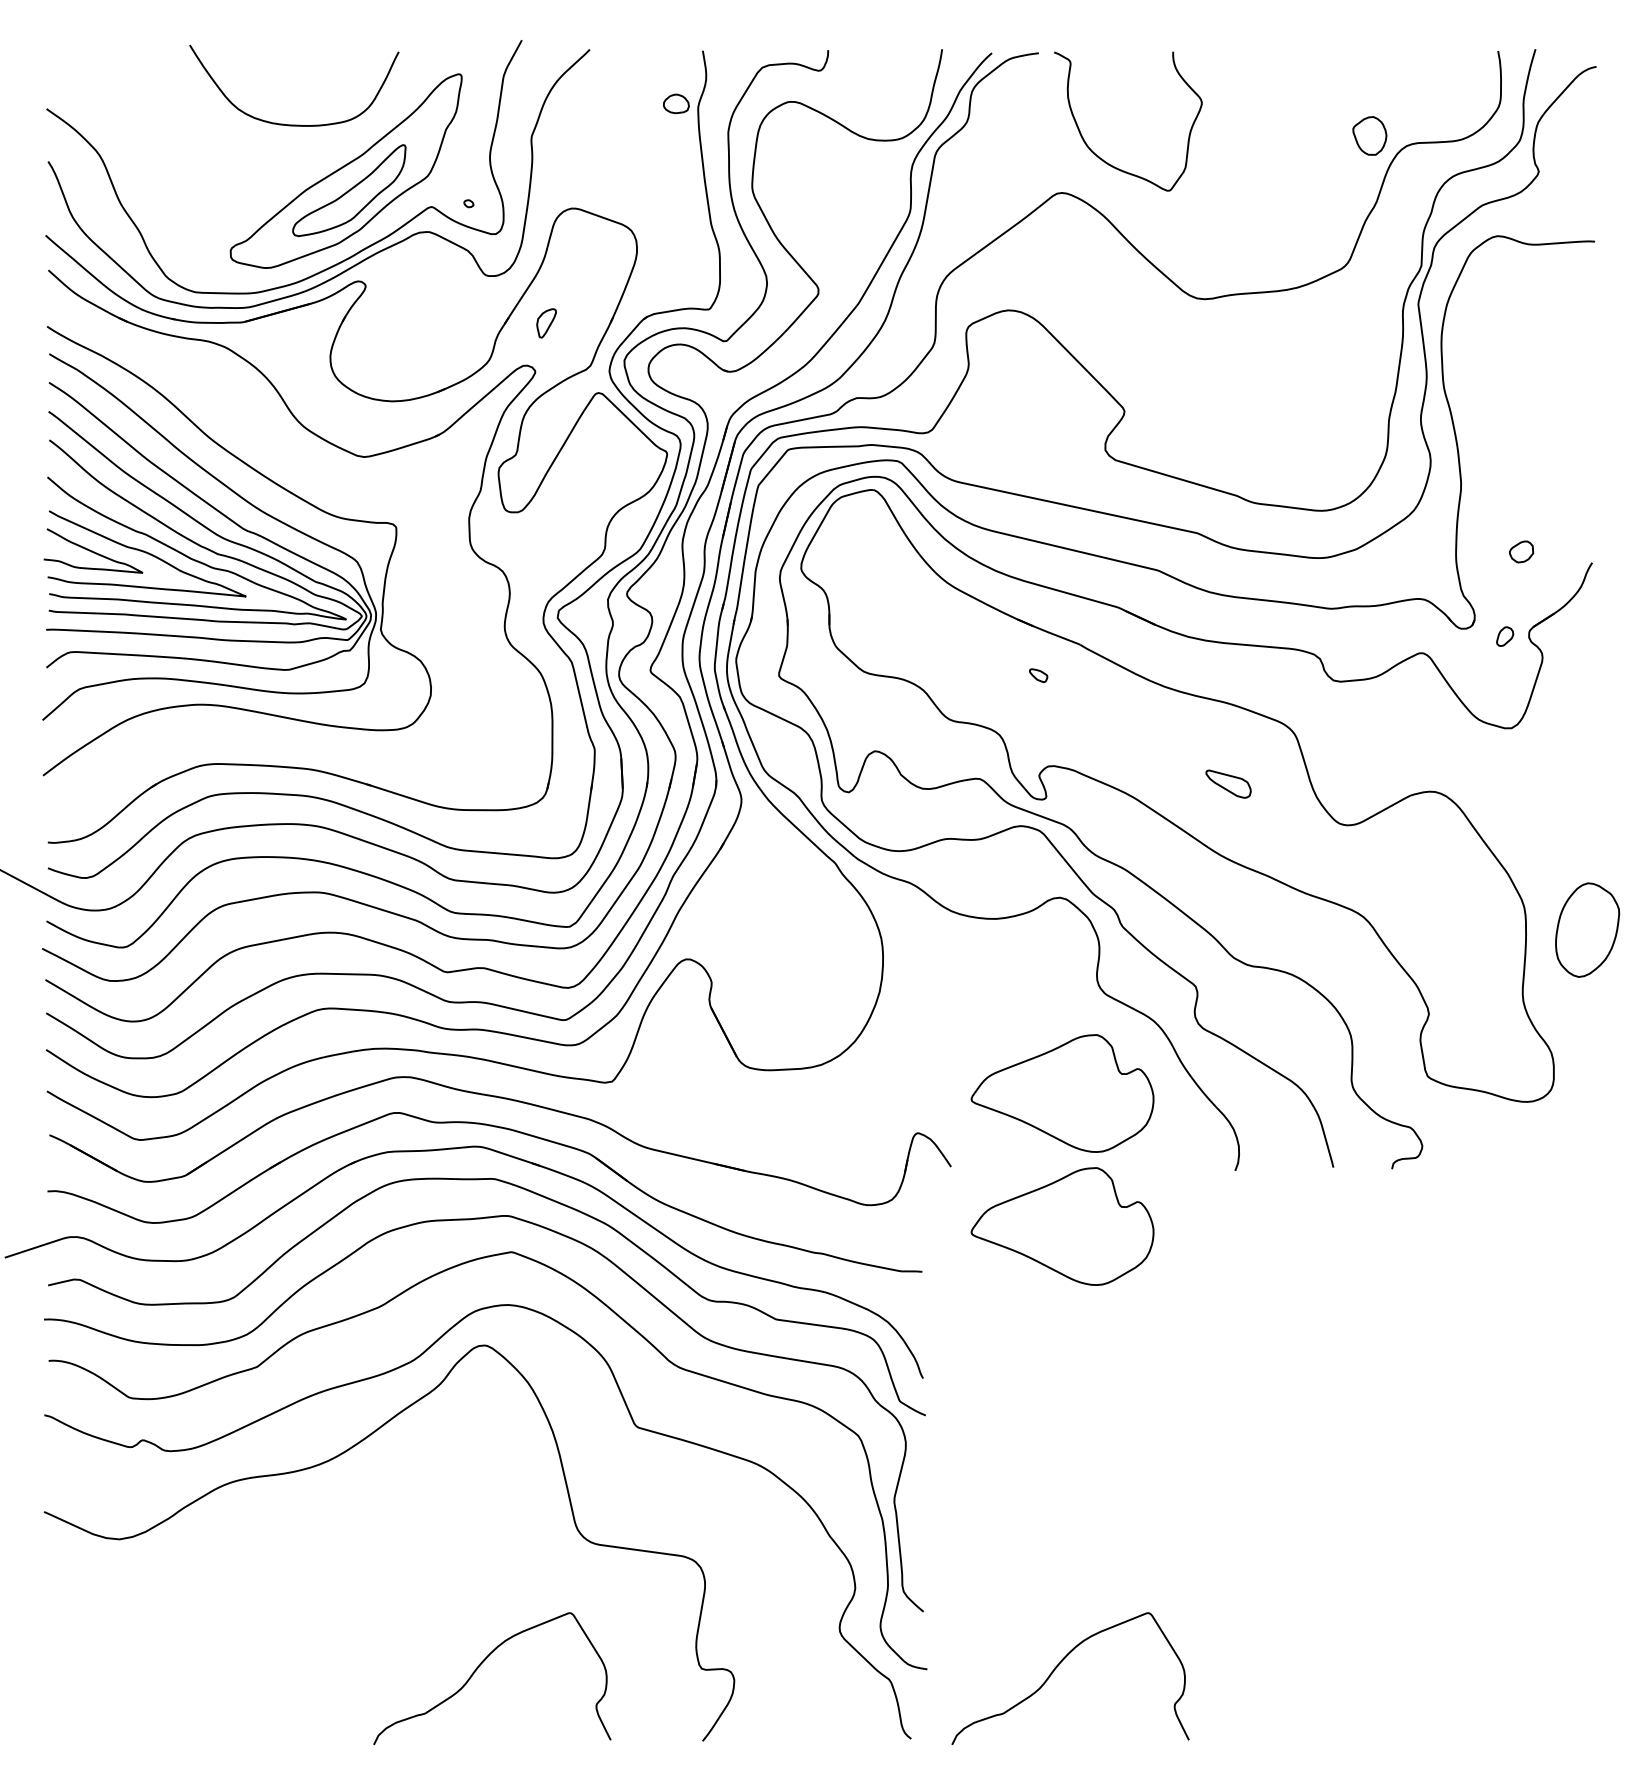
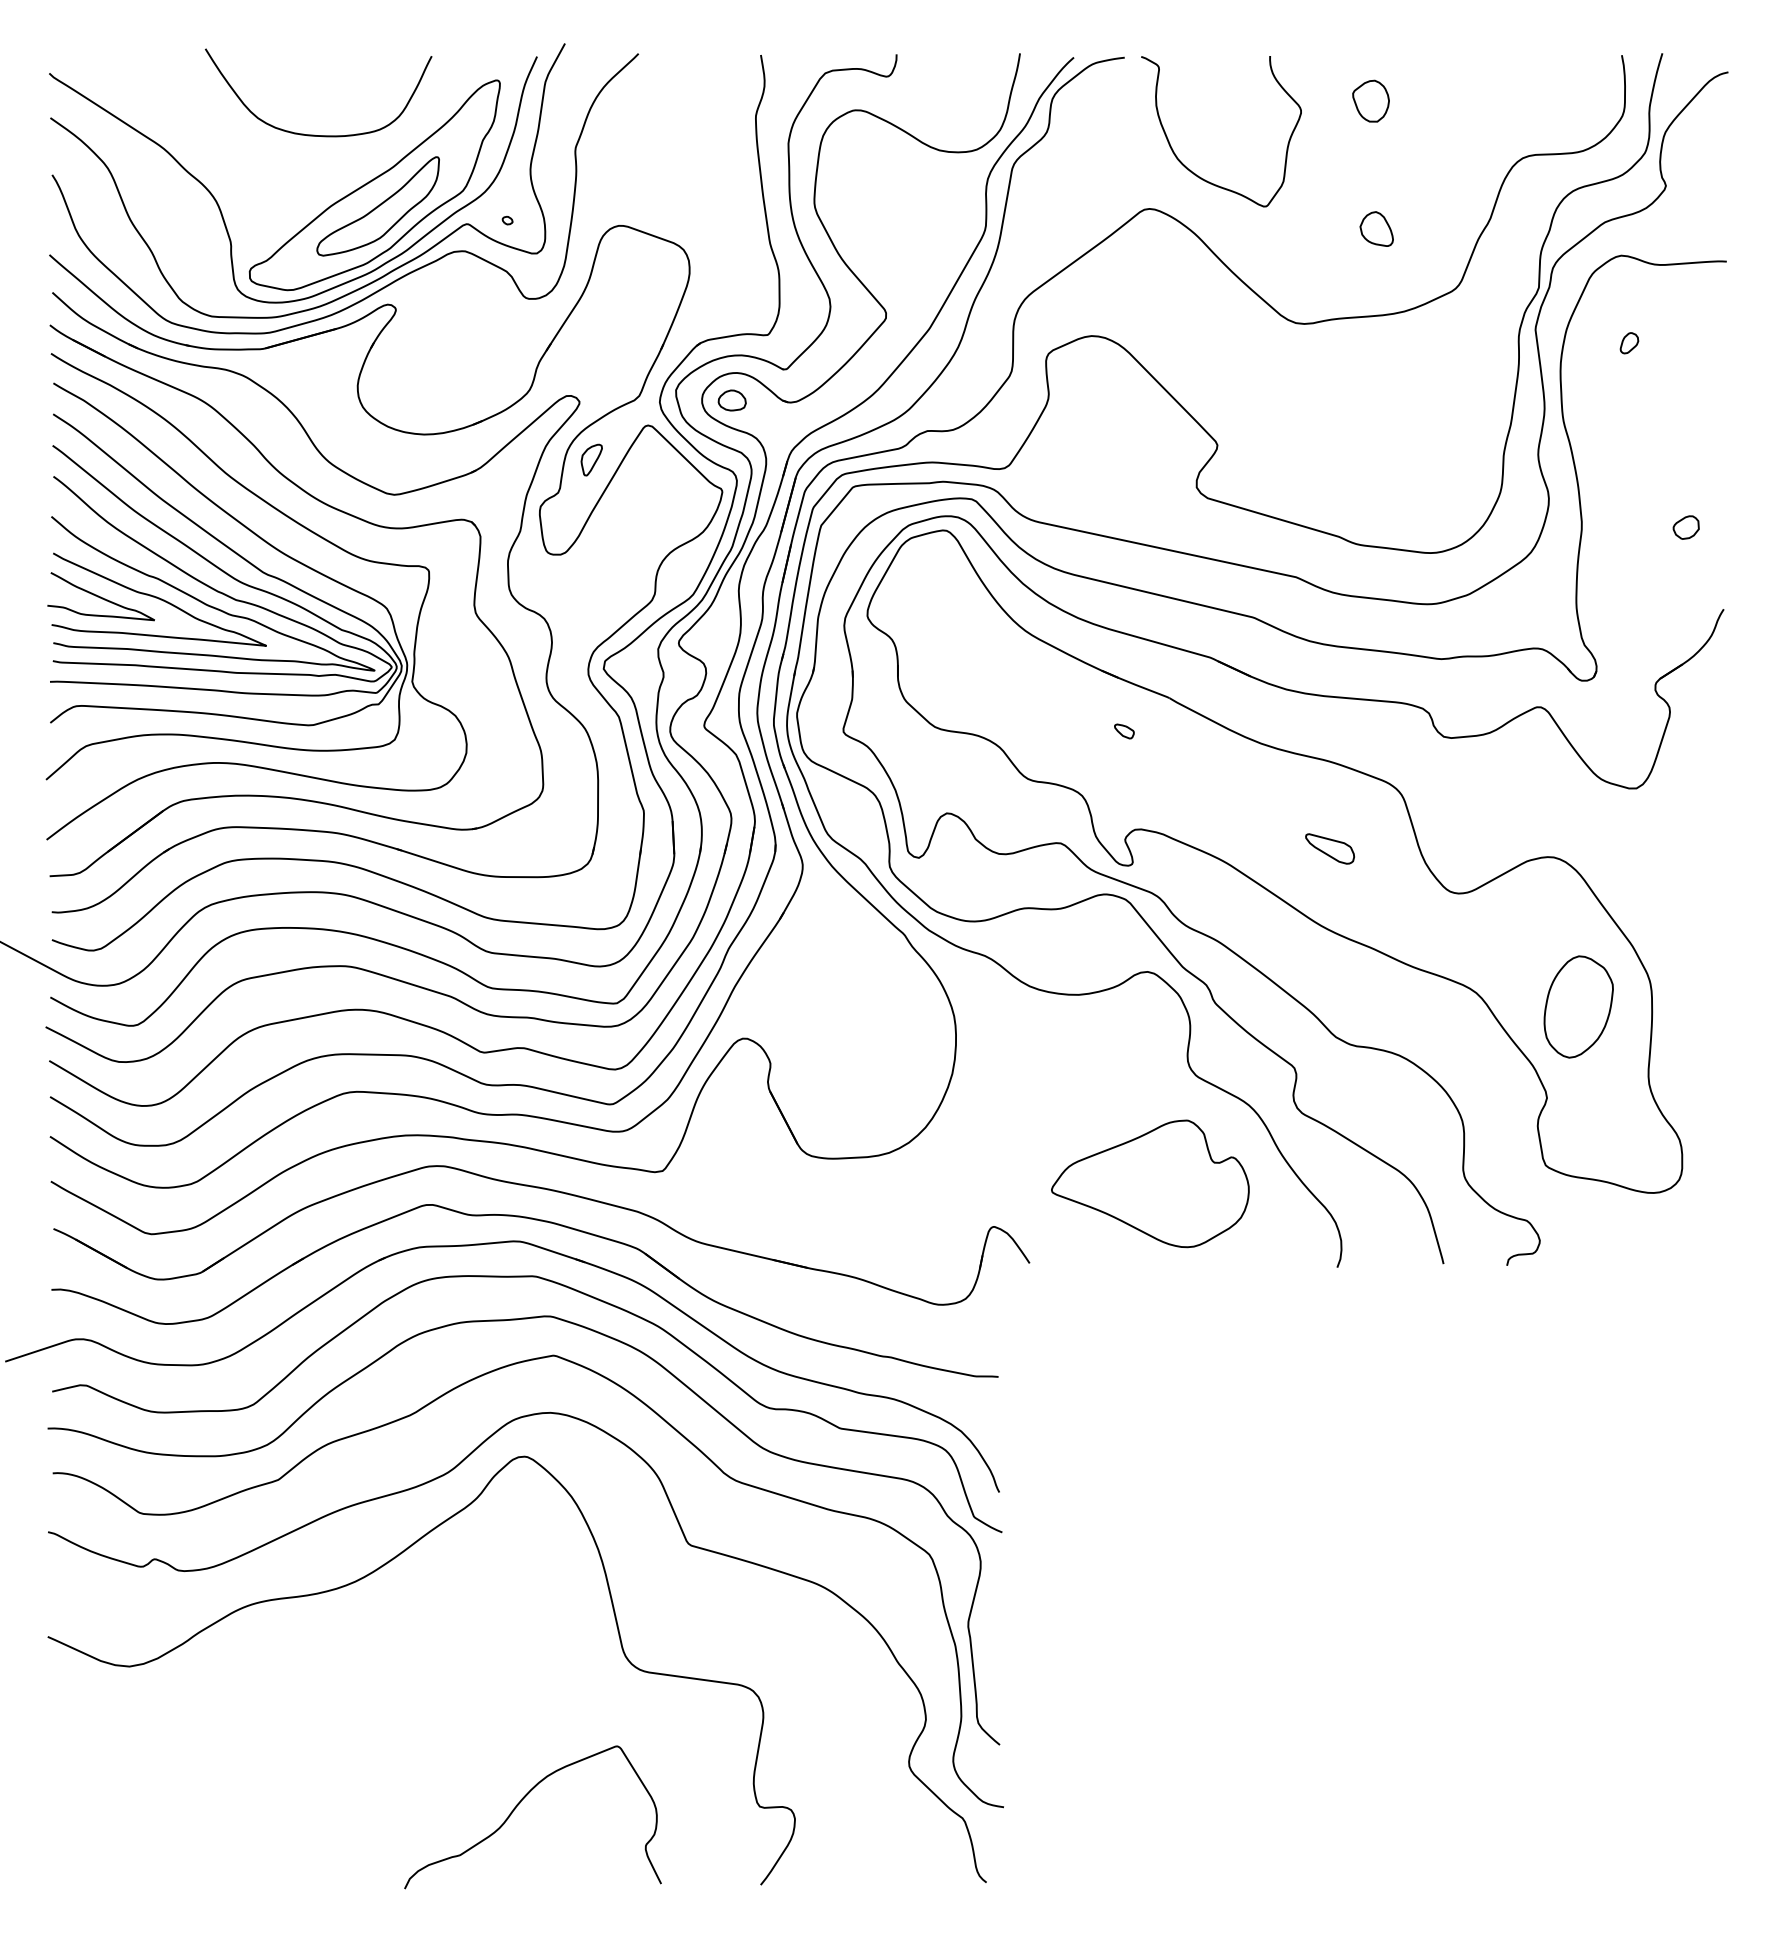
part: (675, 103) -> (731, 400), moved
part: (1369, 135) -> (1370, 100), moved
curve: (203, 191) -> (220, 207), added
part: (1271, 211) -> (1376, 228), added
part: (546, 322) -> (591, 459), moved
part: (310, 471) -> (336, 510), added
part: (1520, 551) -> (1685, 527), moved
part: (1505, 636) -> (1629, 343), moved
part: (1587, 929) -> (1578, 1006), moved
part: (1062, 1226) -> (1150, 1327), removed
curve: (1055, 1670) -> (1142, 1808), removed

